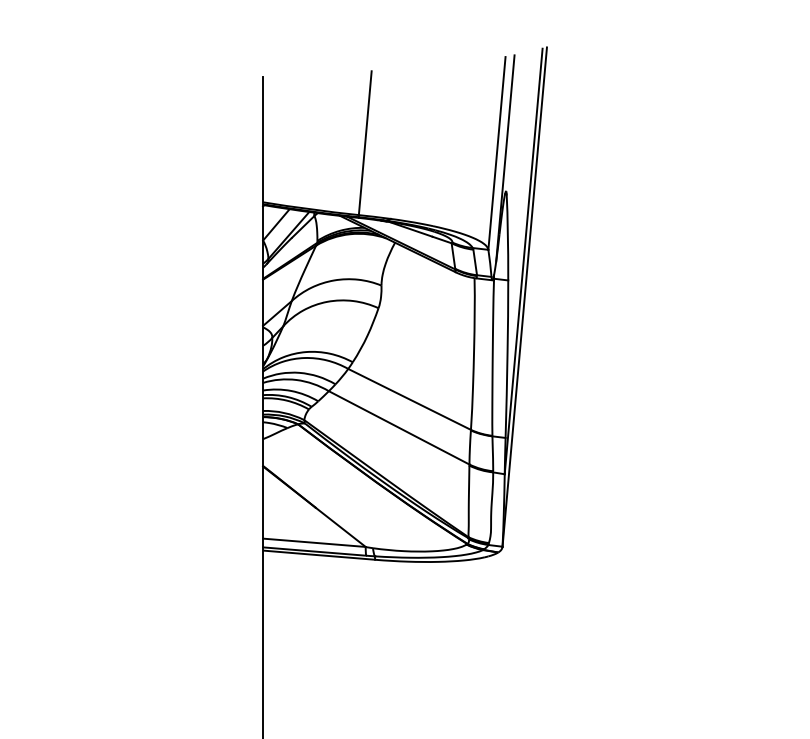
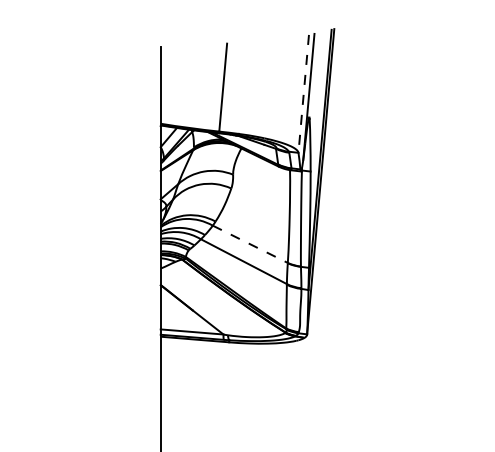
line: (496, 154) -> (303, 94), solid -> dashed
line: (409, 399) -> (250, 244), solid -> dashed

